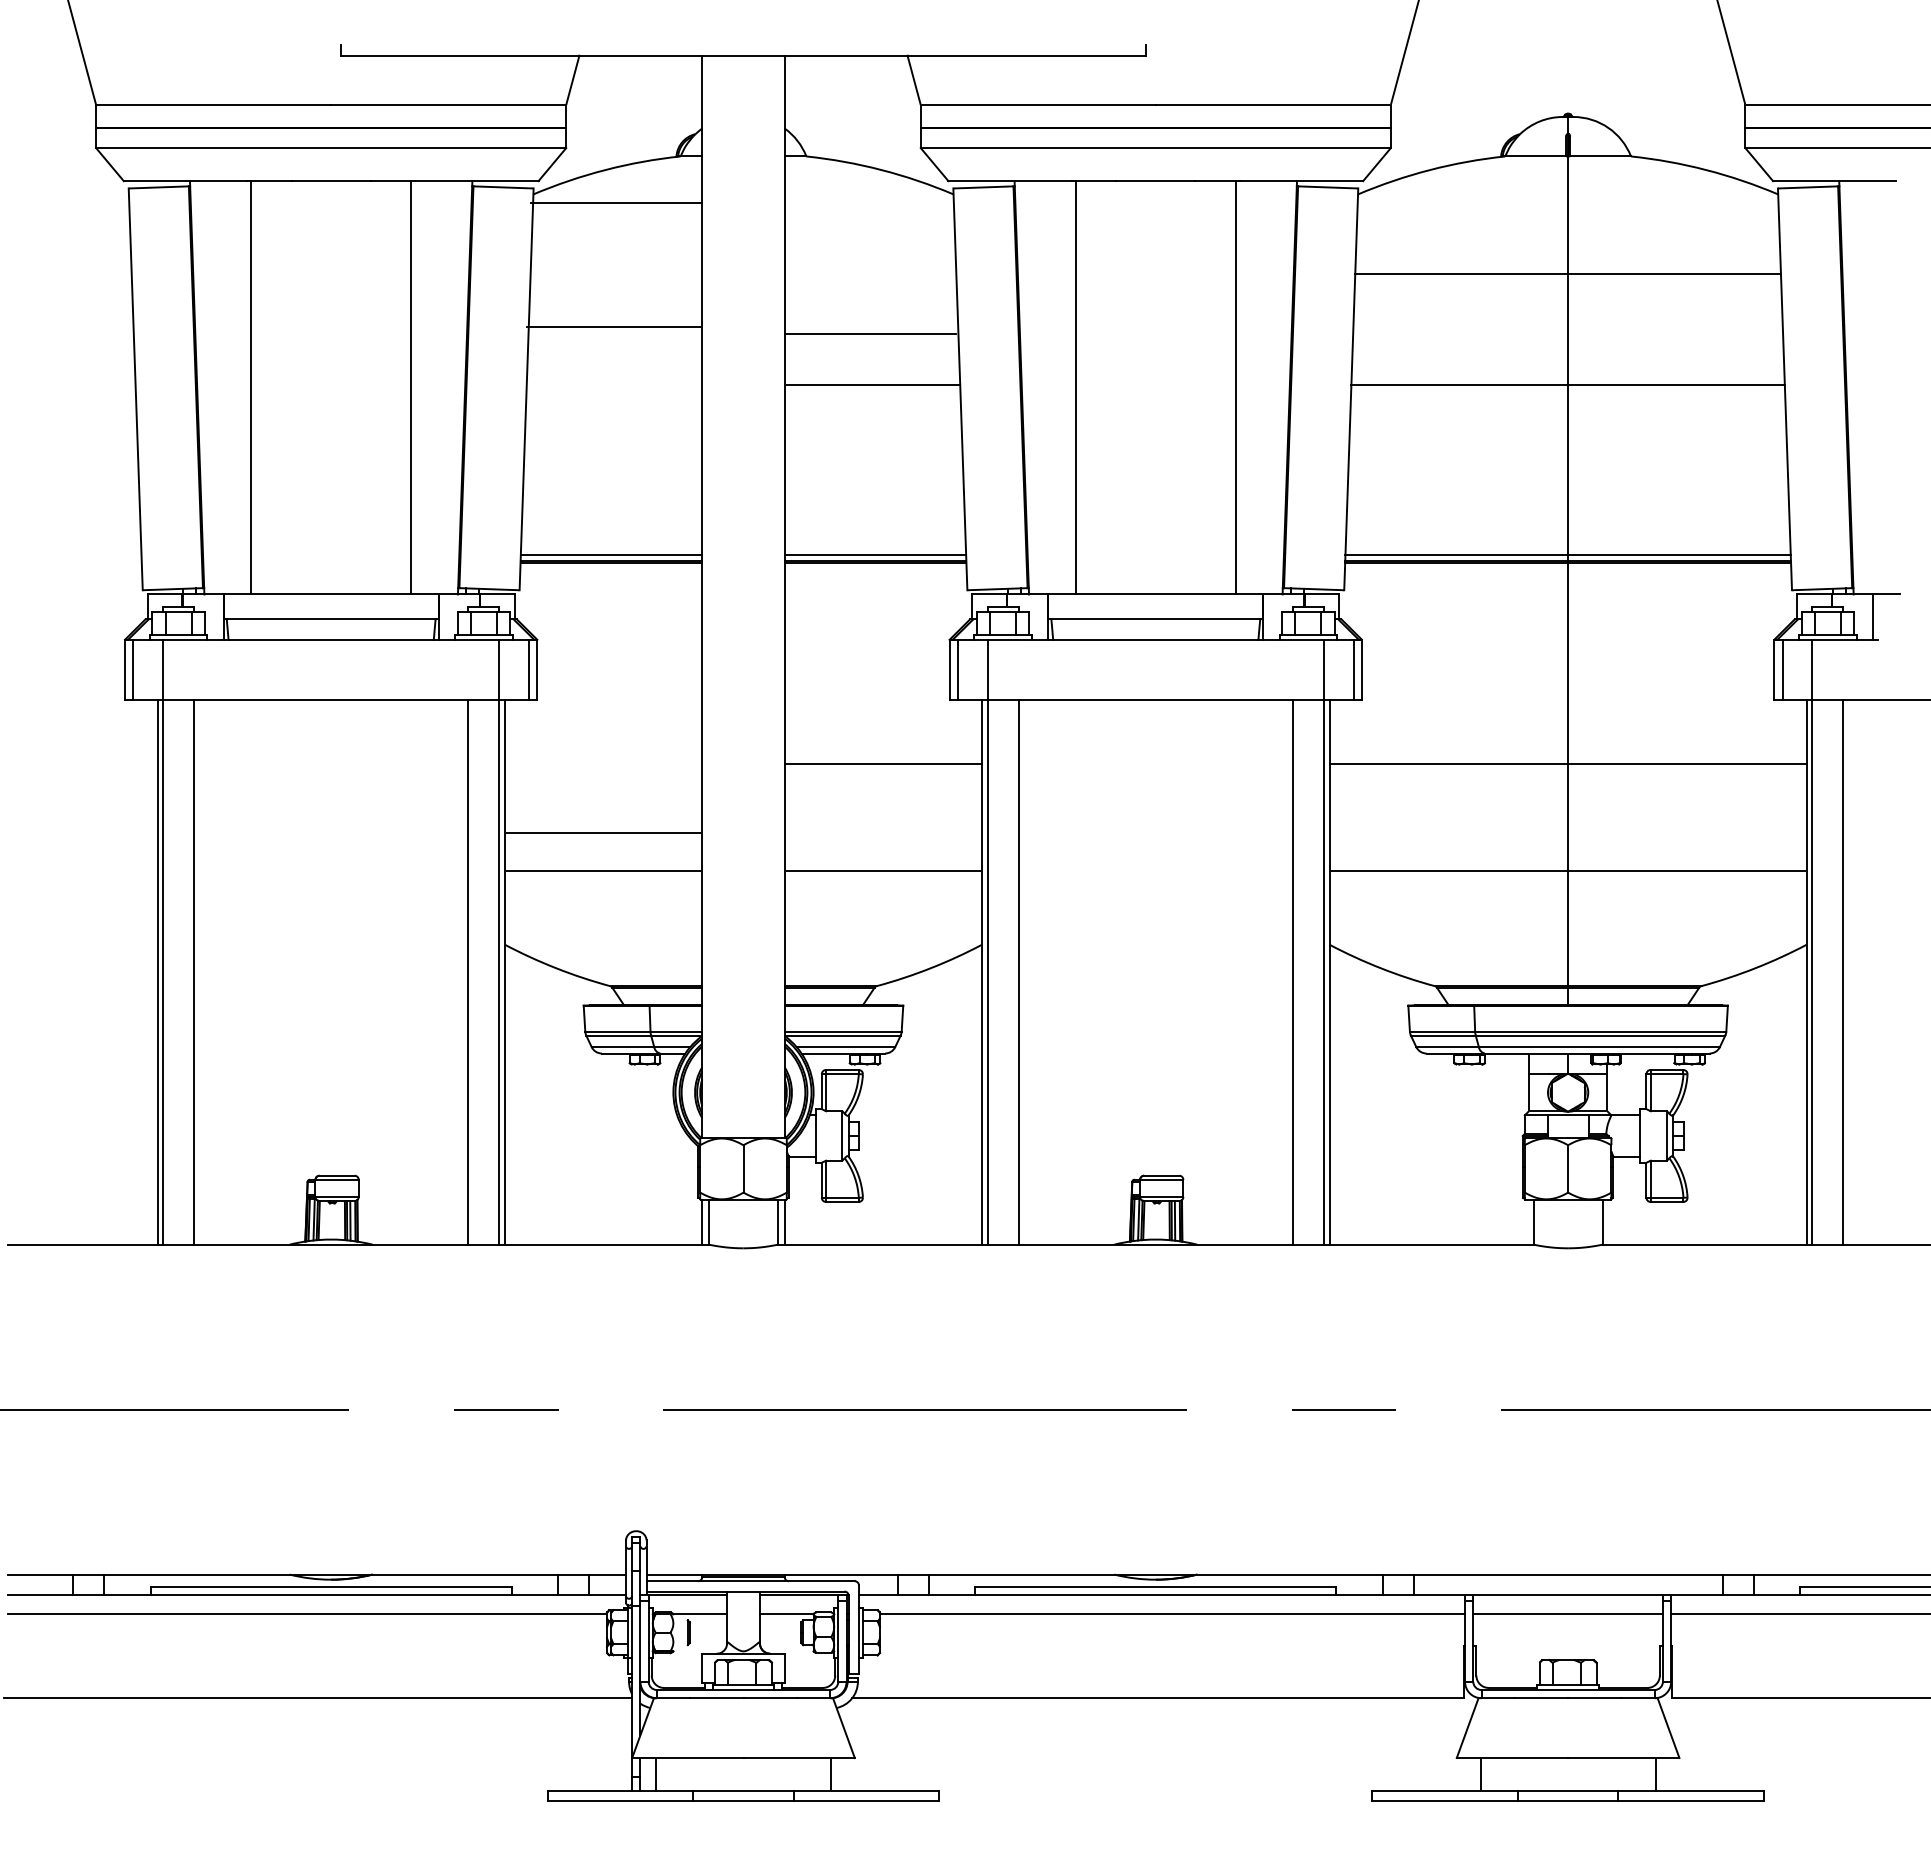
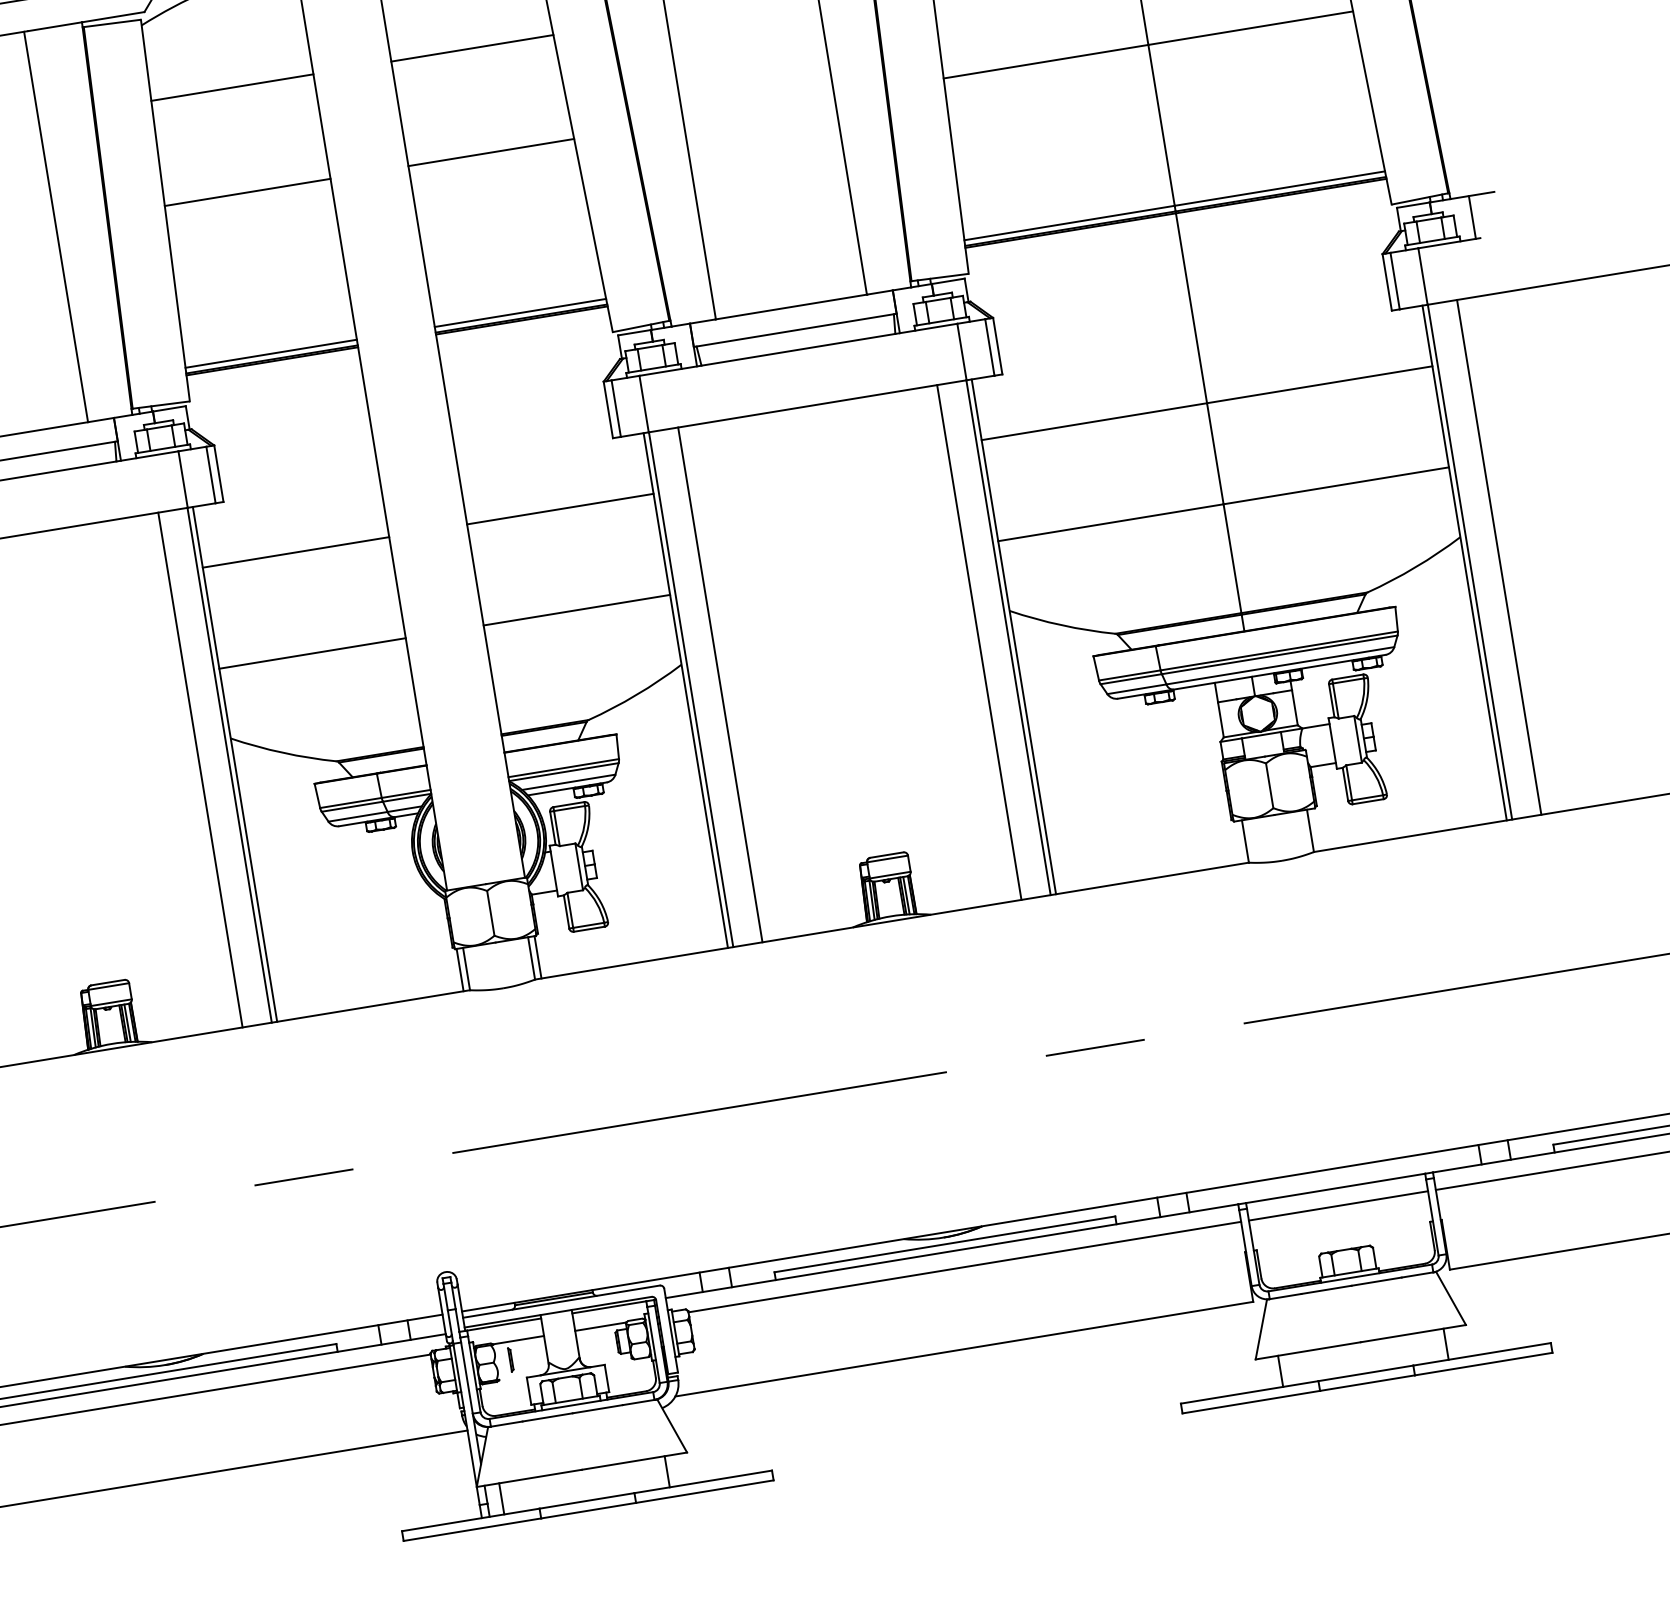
line: (616, 202) -> (232, 87), moved
line: (614, 326) -> (247, 192), moved
line: (870, 333) -> (472, 47), moved
line: (603, 832) -> (295, 552), moved

